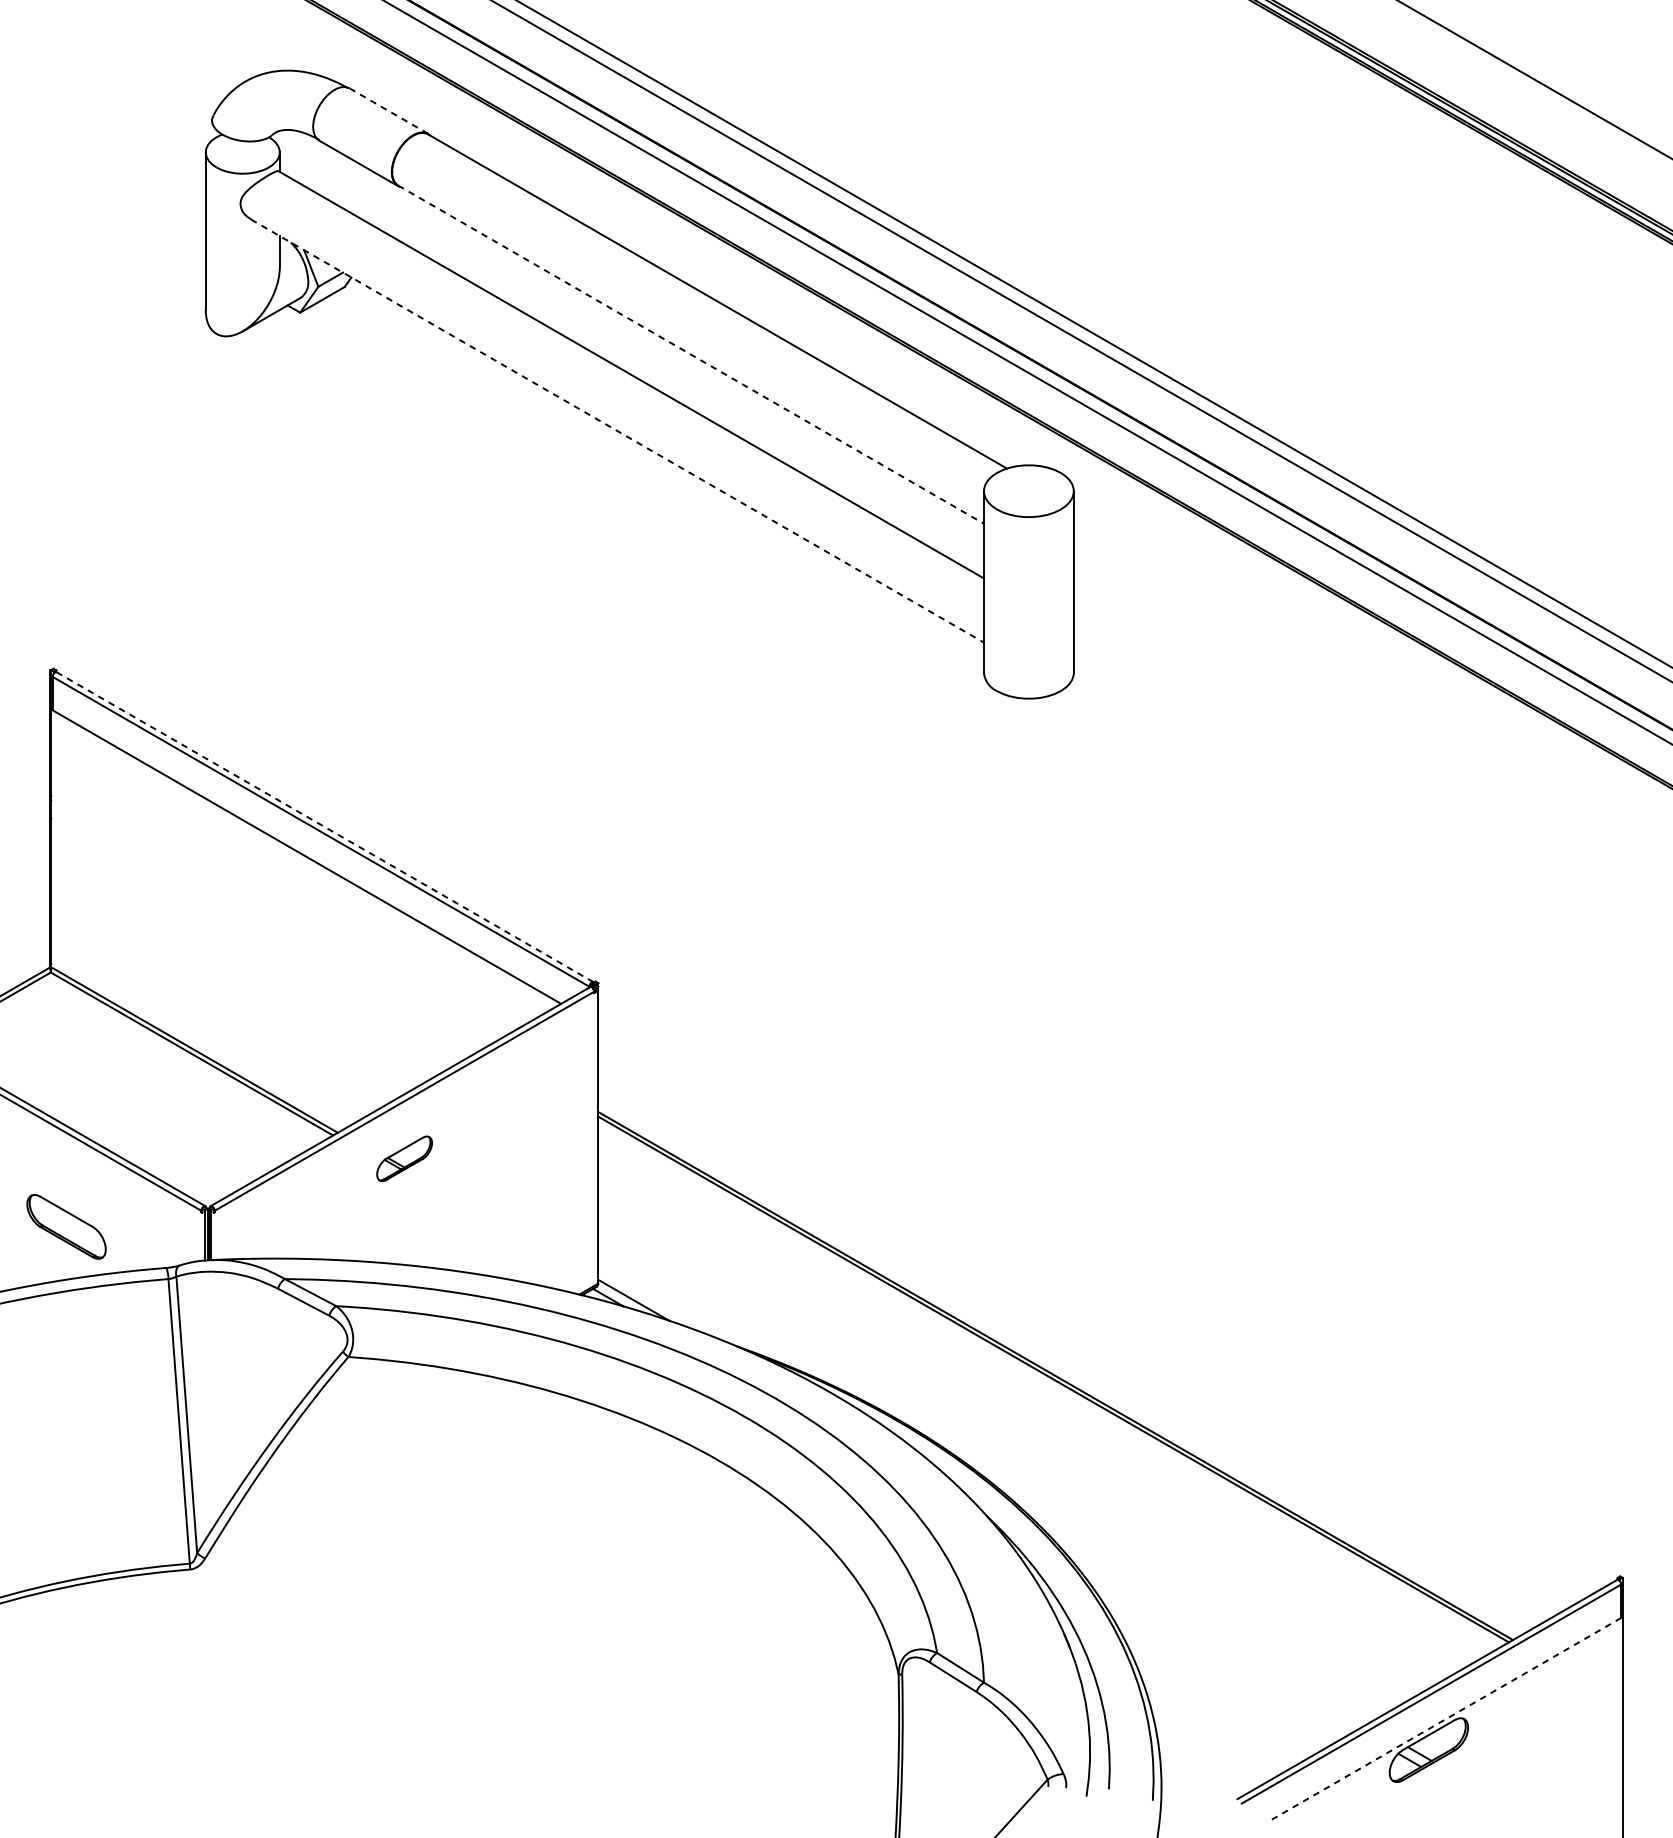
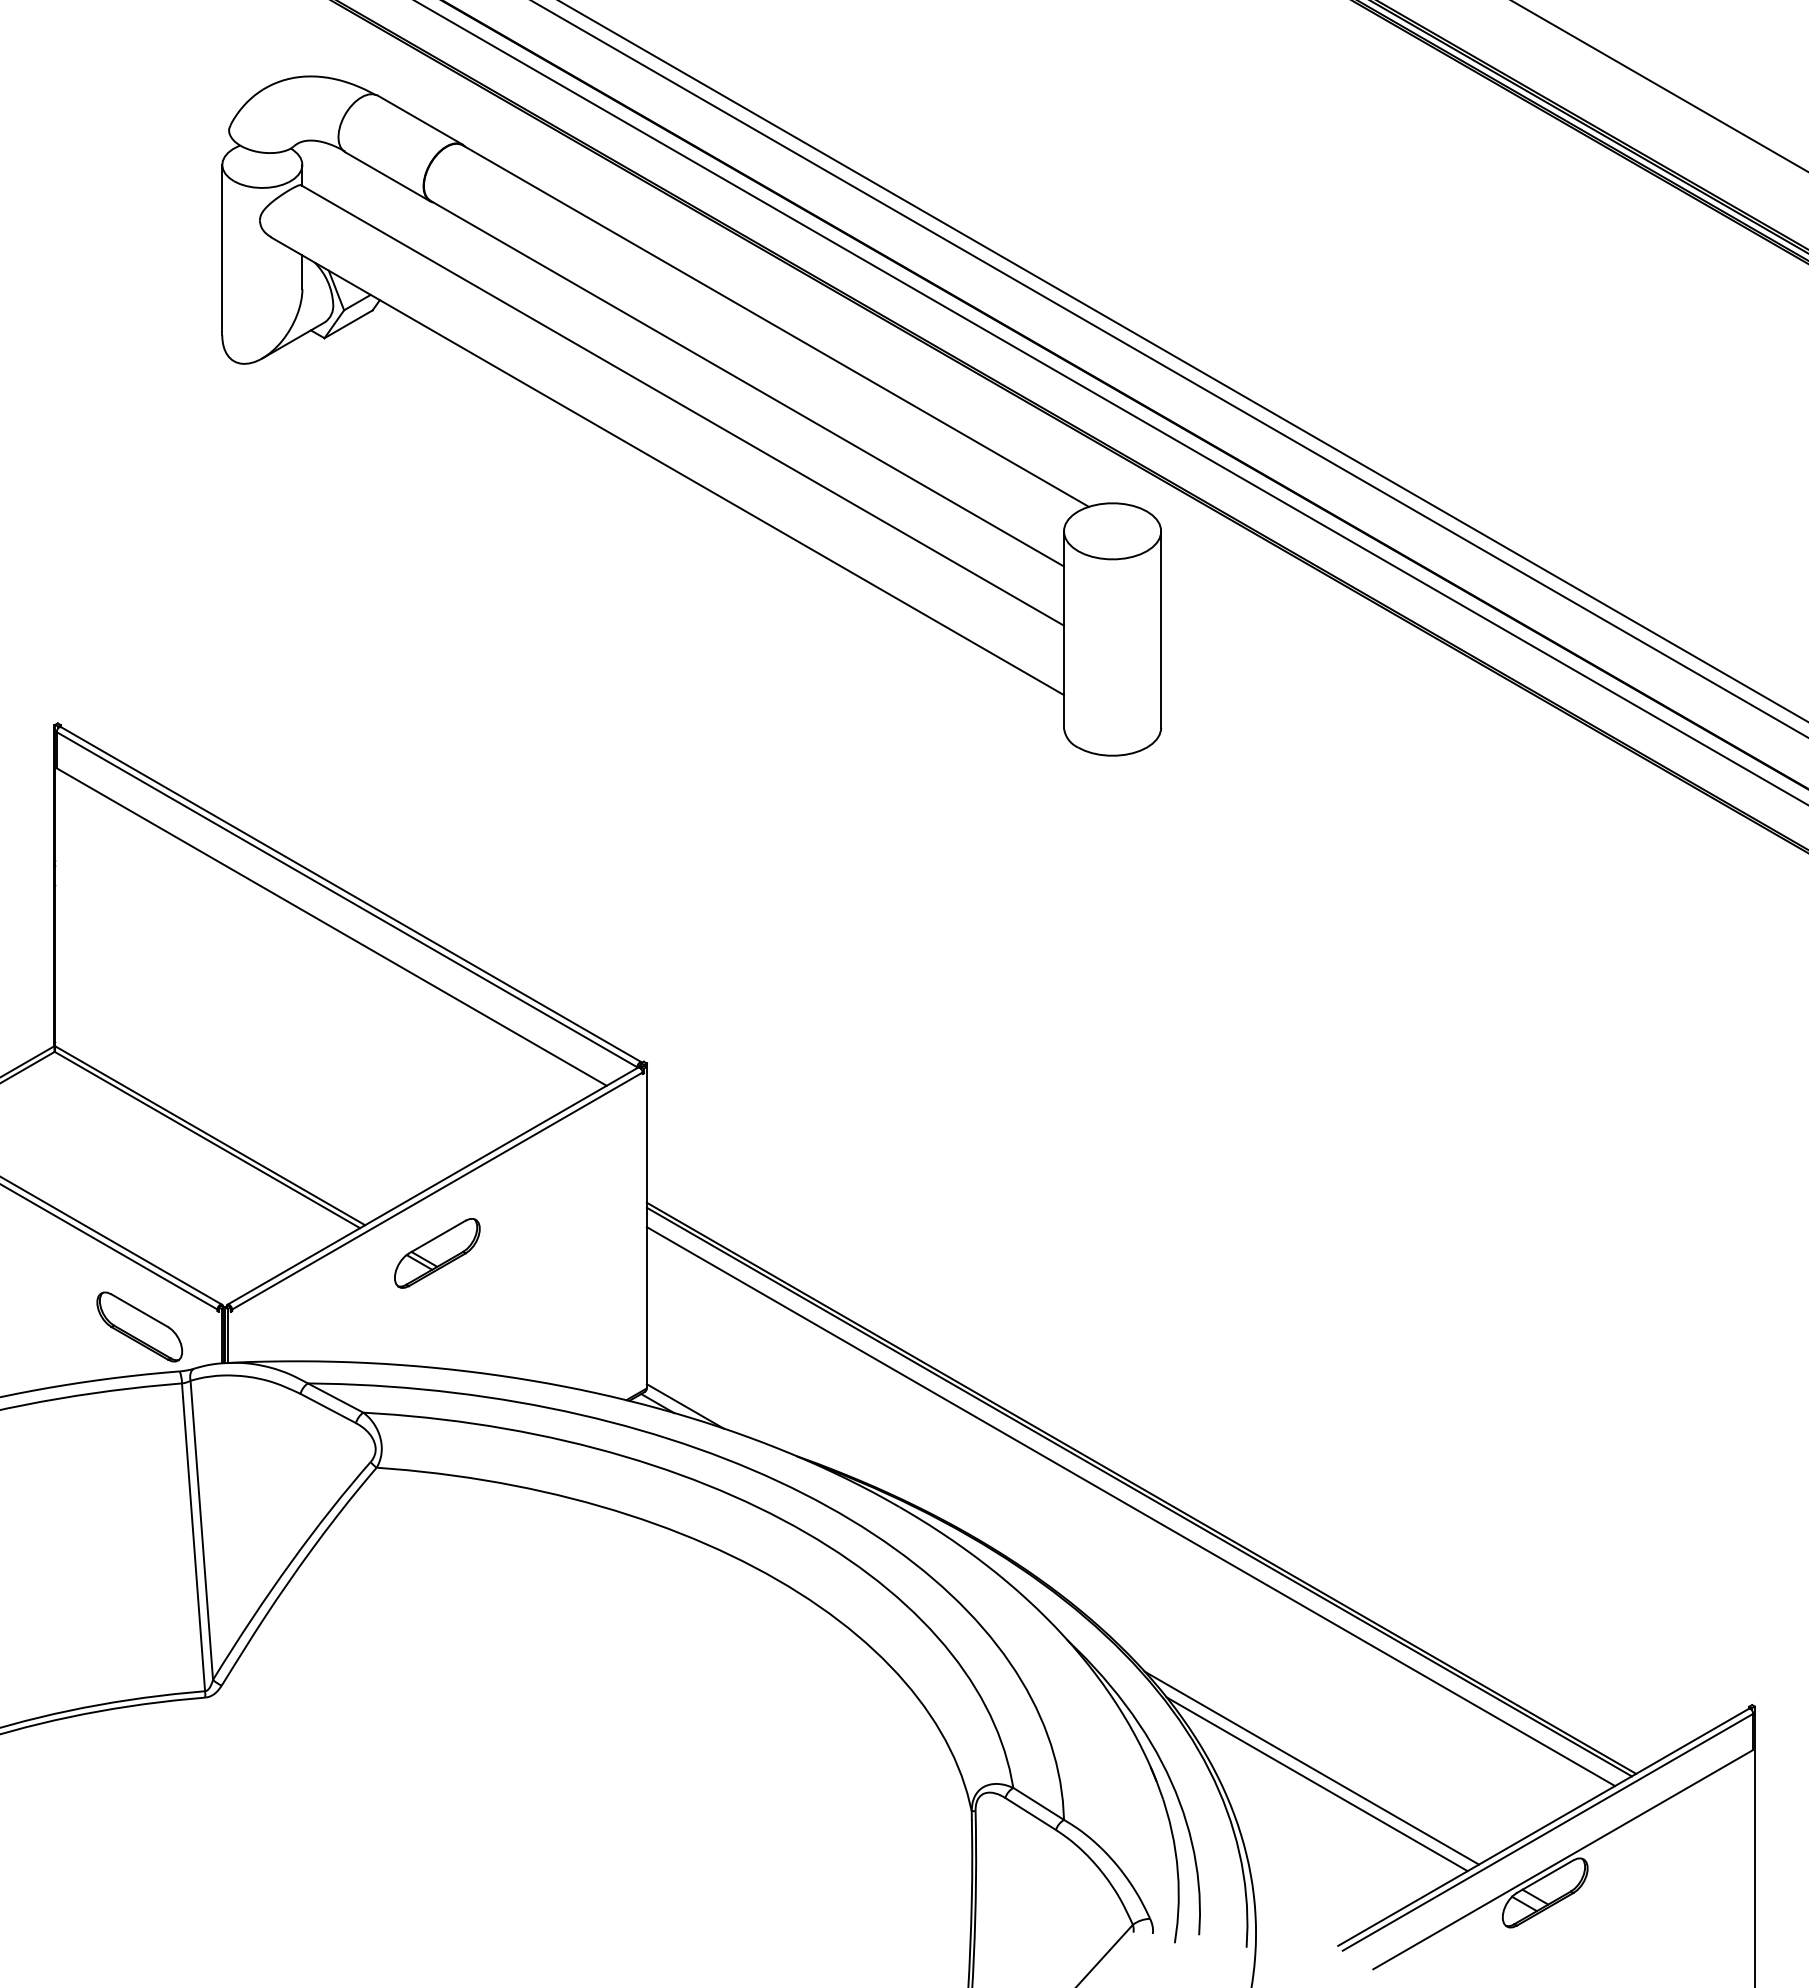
line: (388, 110) -> (419, 119), dashed -> solid
line: (691, 354) -> (747, 383), dashed -> solid
line: (617, 431) -> (667, 466), dashed -> solid
line: (325, 827) -> (351, 894), dashed -> solid
part: (404, 1158) -> (437, 1253), size x1.43
part: (66, 1226) -> (139, 1326), moved
line: (1045, 1392) -> (1130, 1506), added
line: (1212, 1634) -> (1311, 1767), added
line: (1217, 1649) -> (1316, 1784), added
line: (1444, 1719) -> (1562, 1859), dashed -> solid

